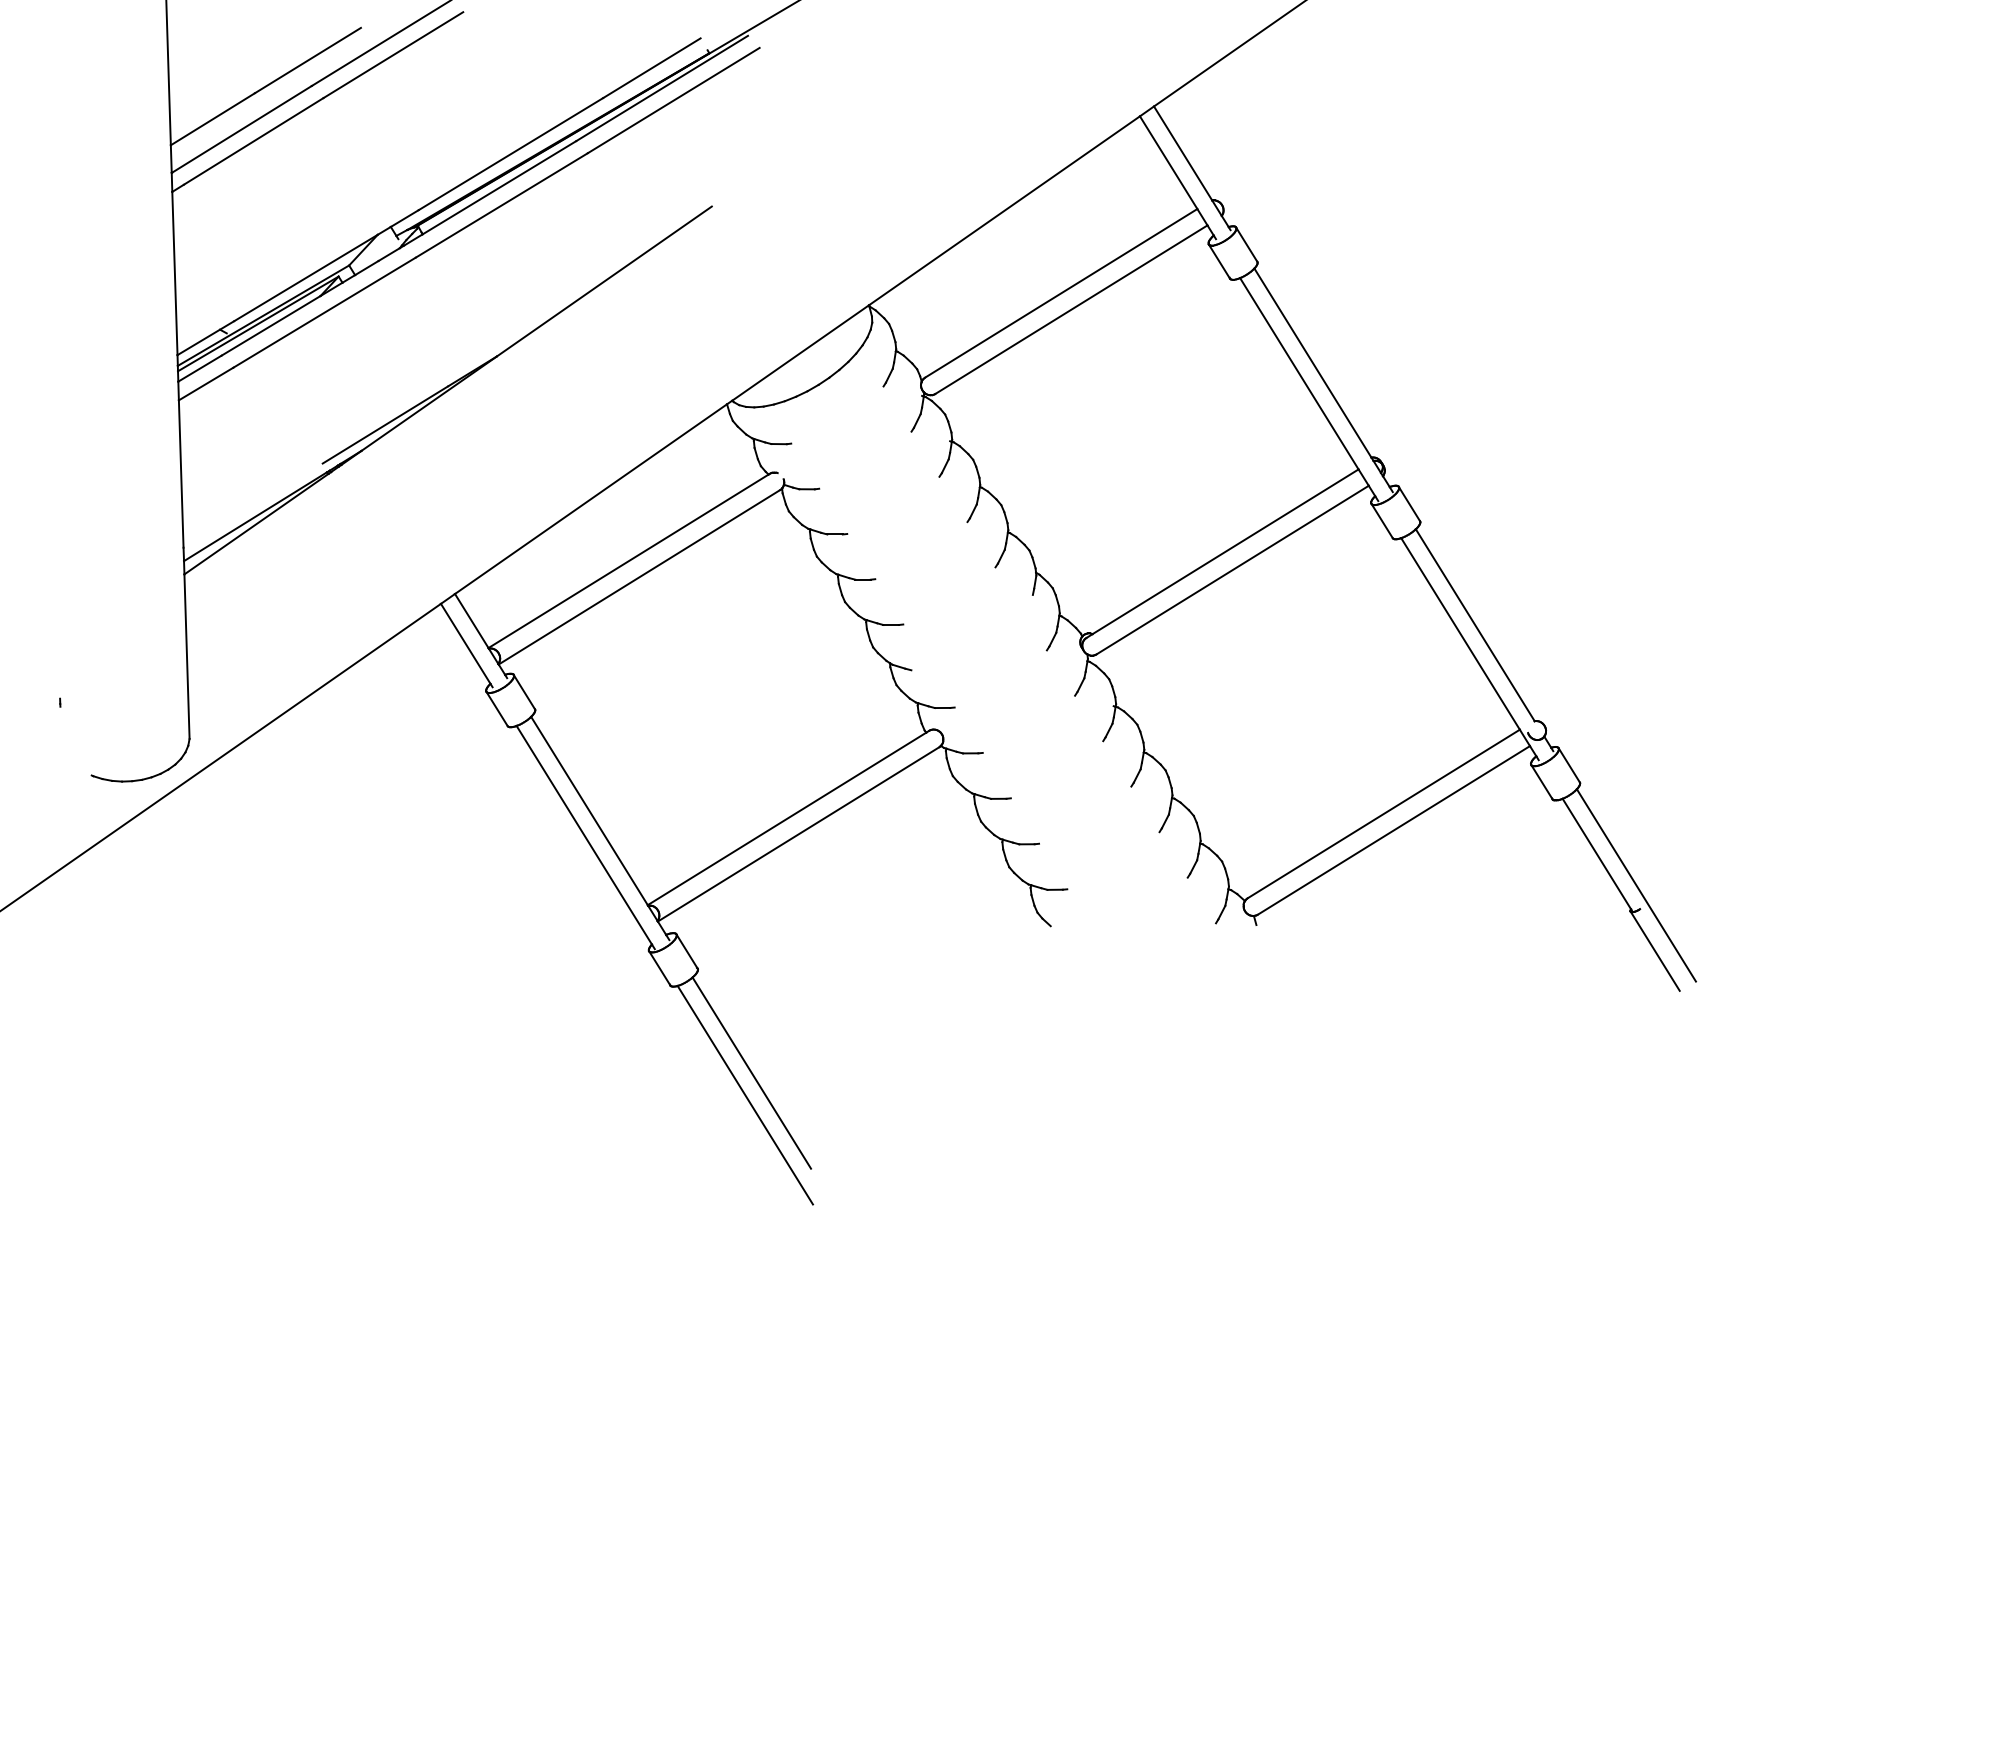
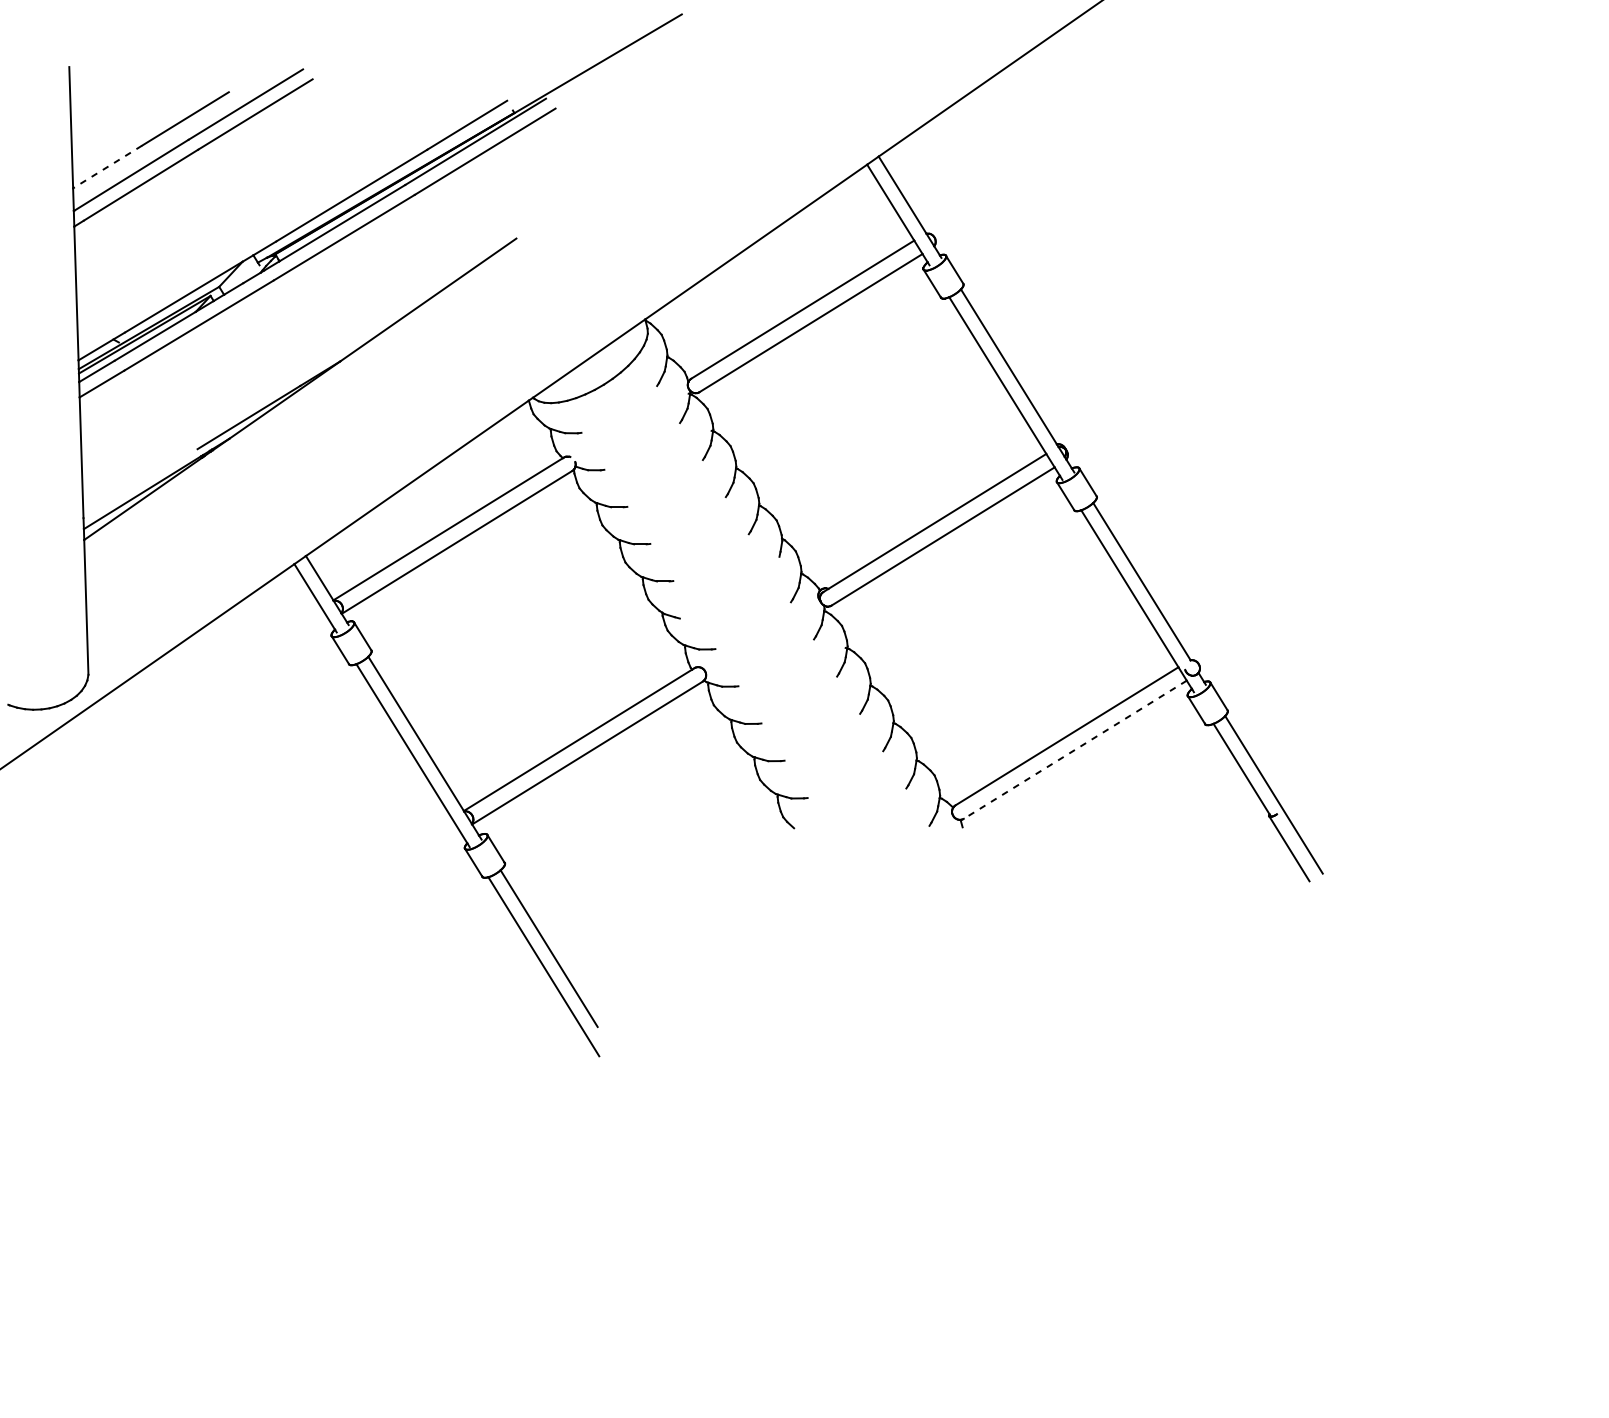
line: (212, 119) -> (107, 167), solid -> dashed
line: (1393, 830) -> (1074, 749), solid -> dashed

